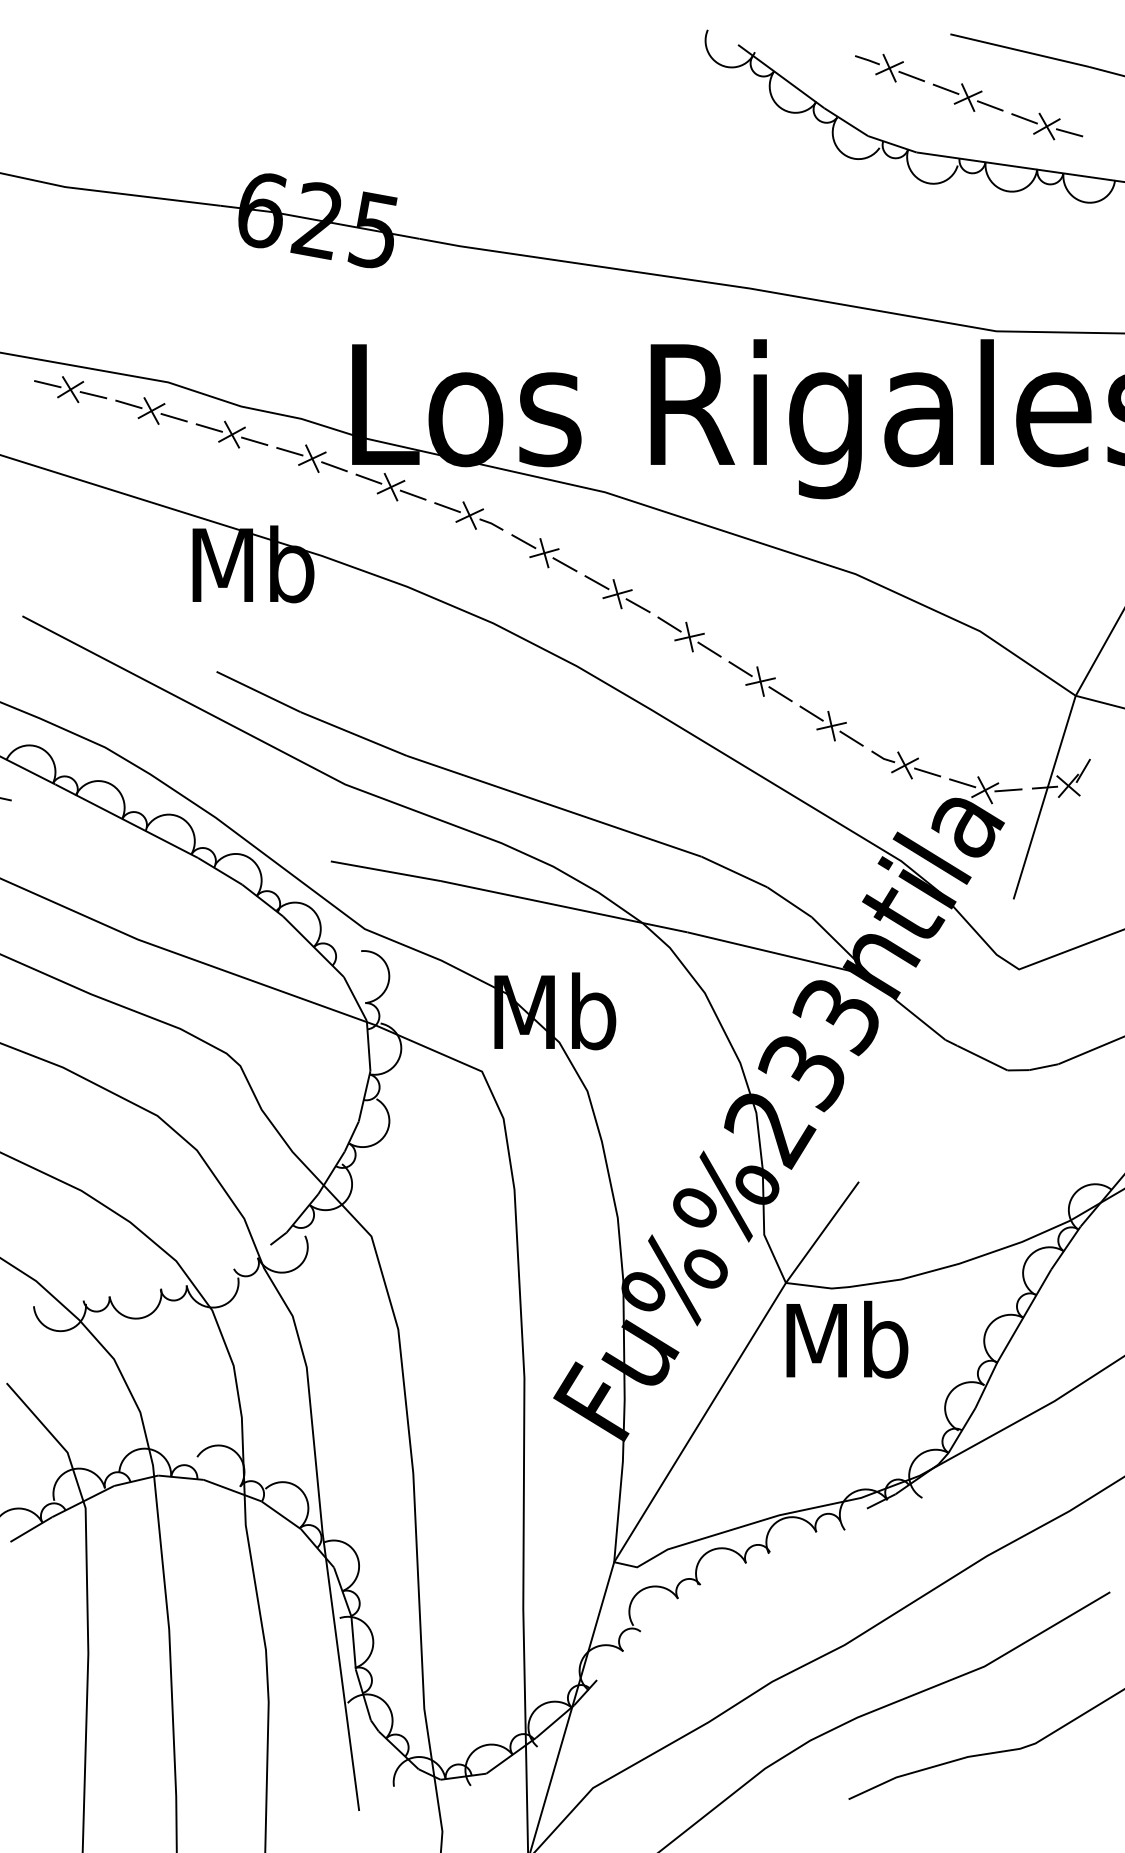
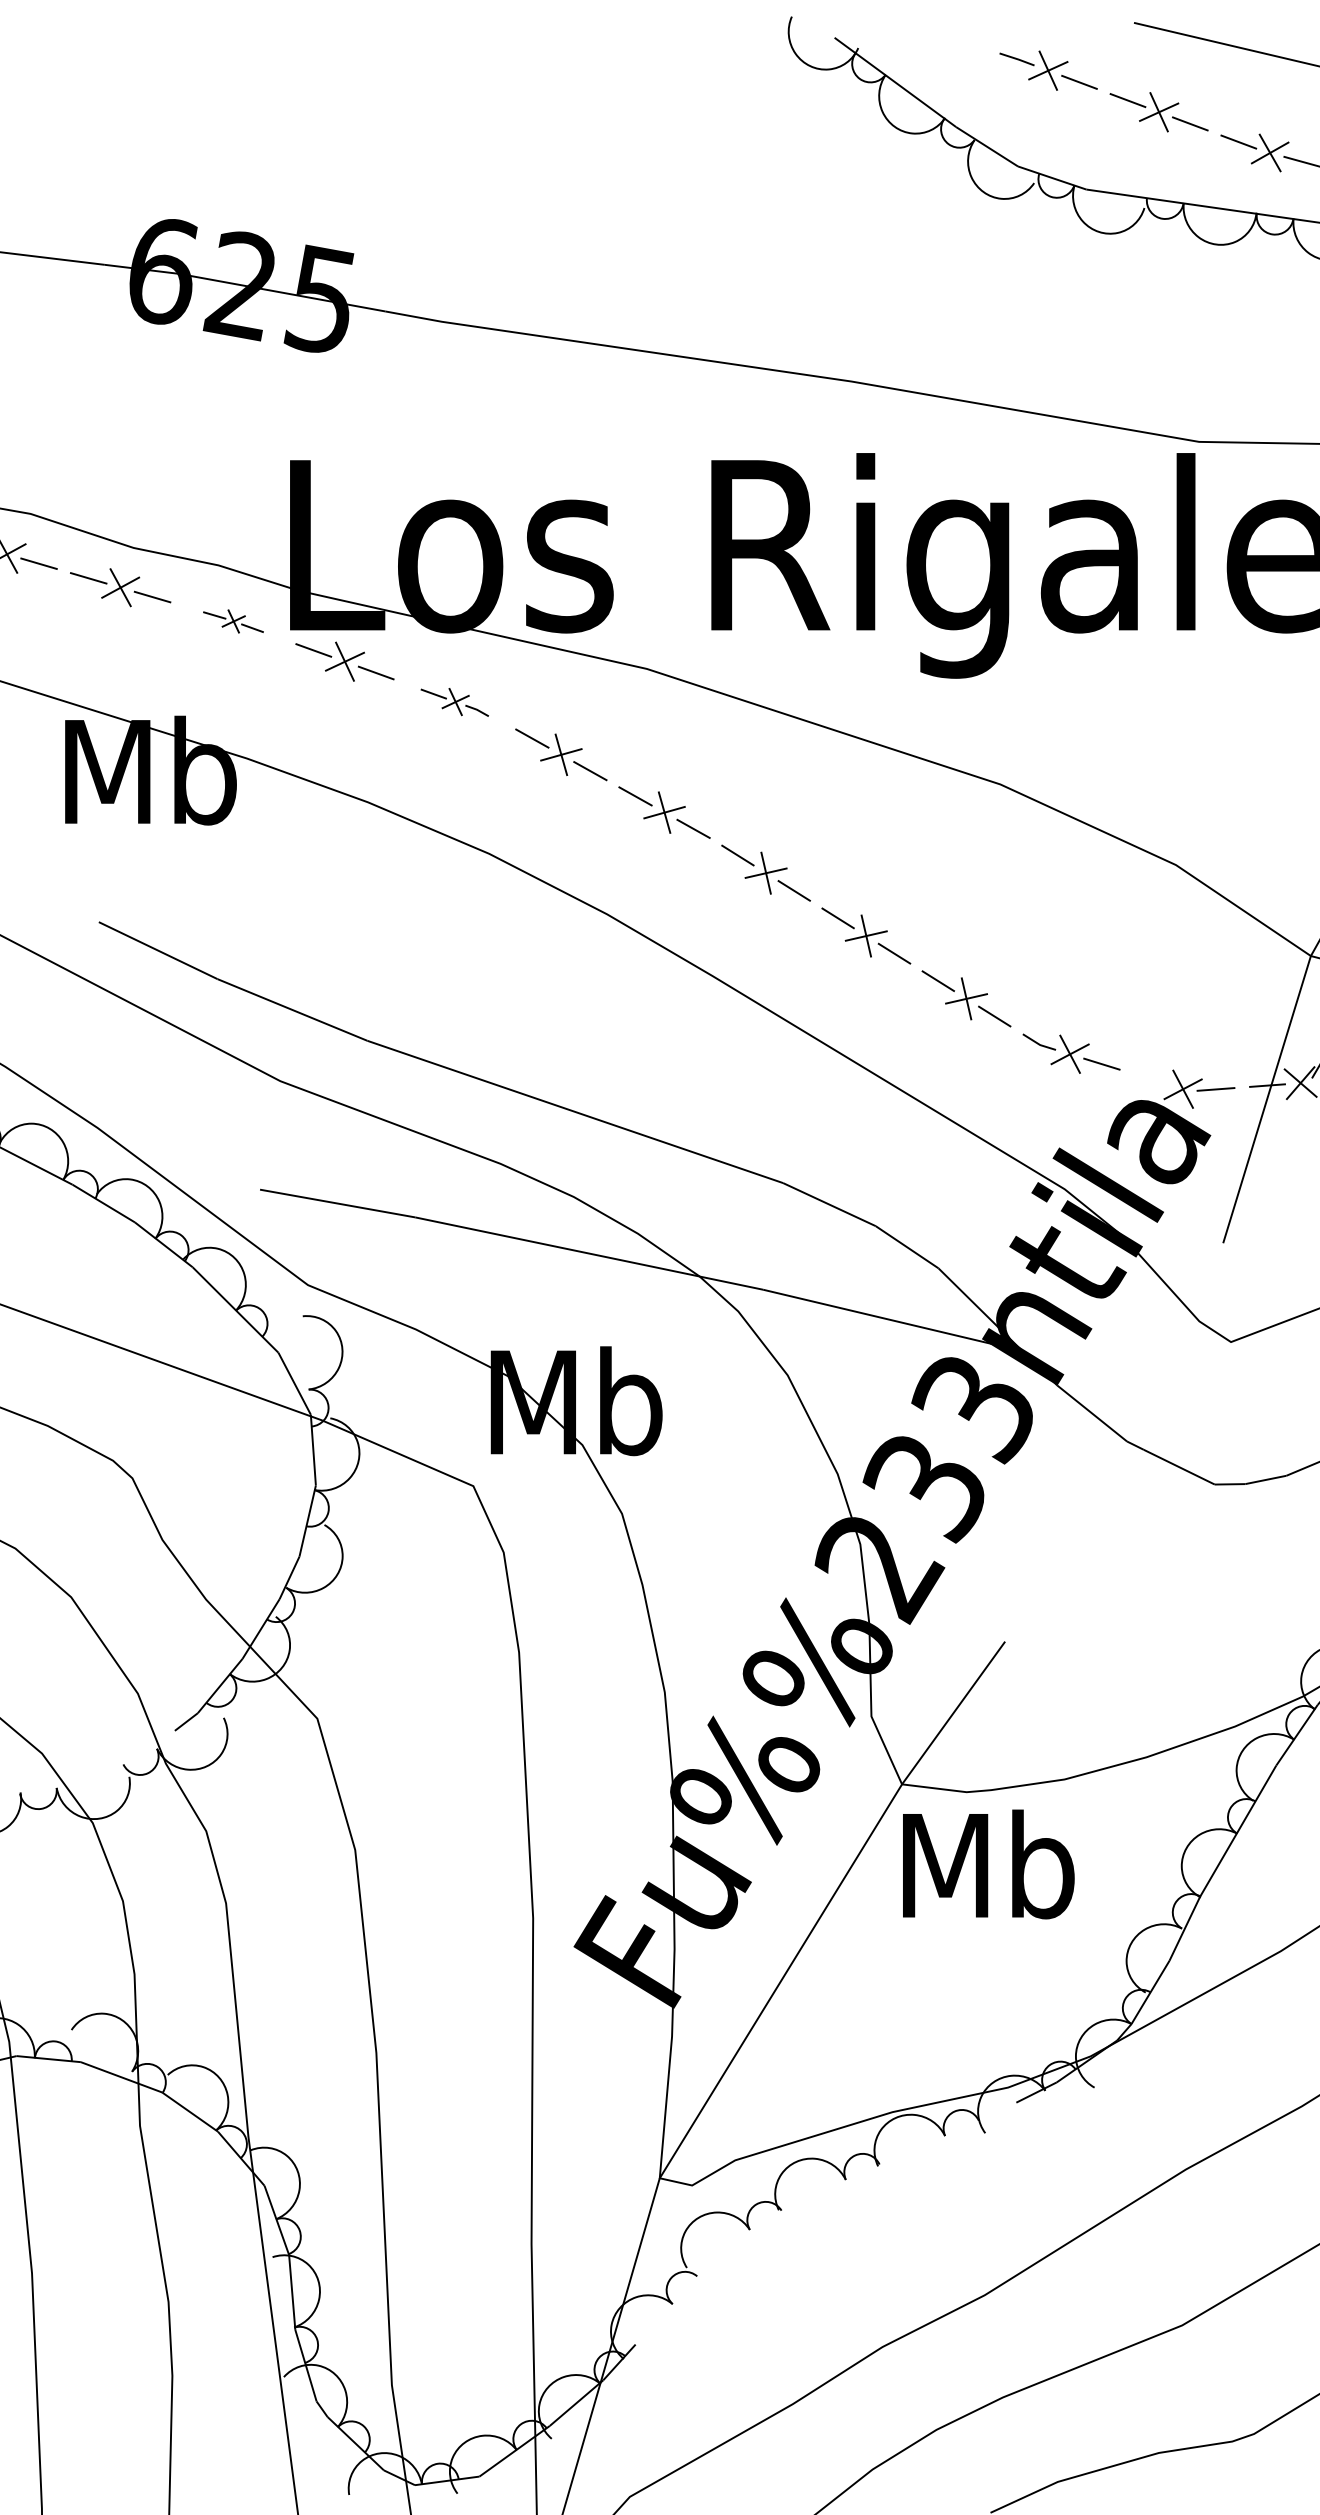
part: (311, 458) -> (232, 621), size x0.6
part: (468, 515) -> (454, 701), size x0.7
line: (962, 783) -> (1151, 1079), removed

